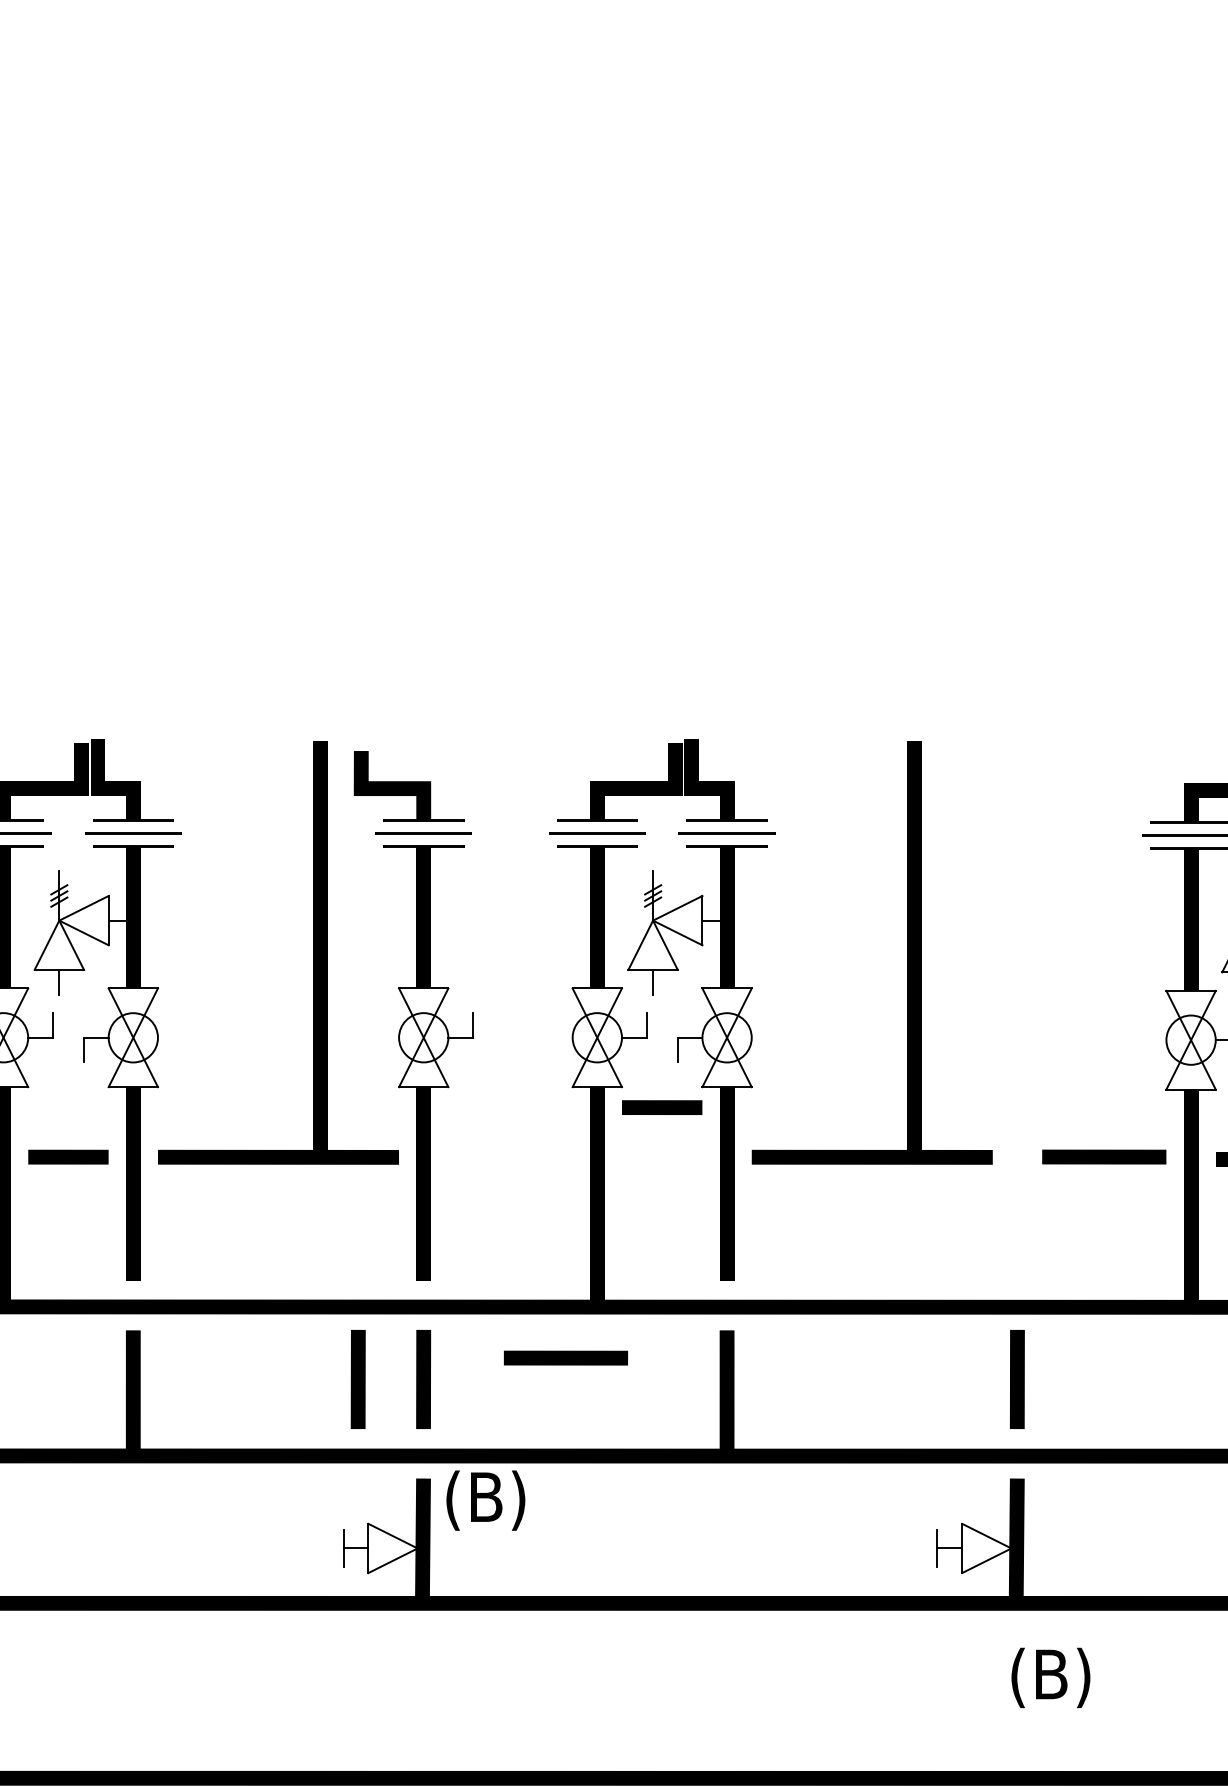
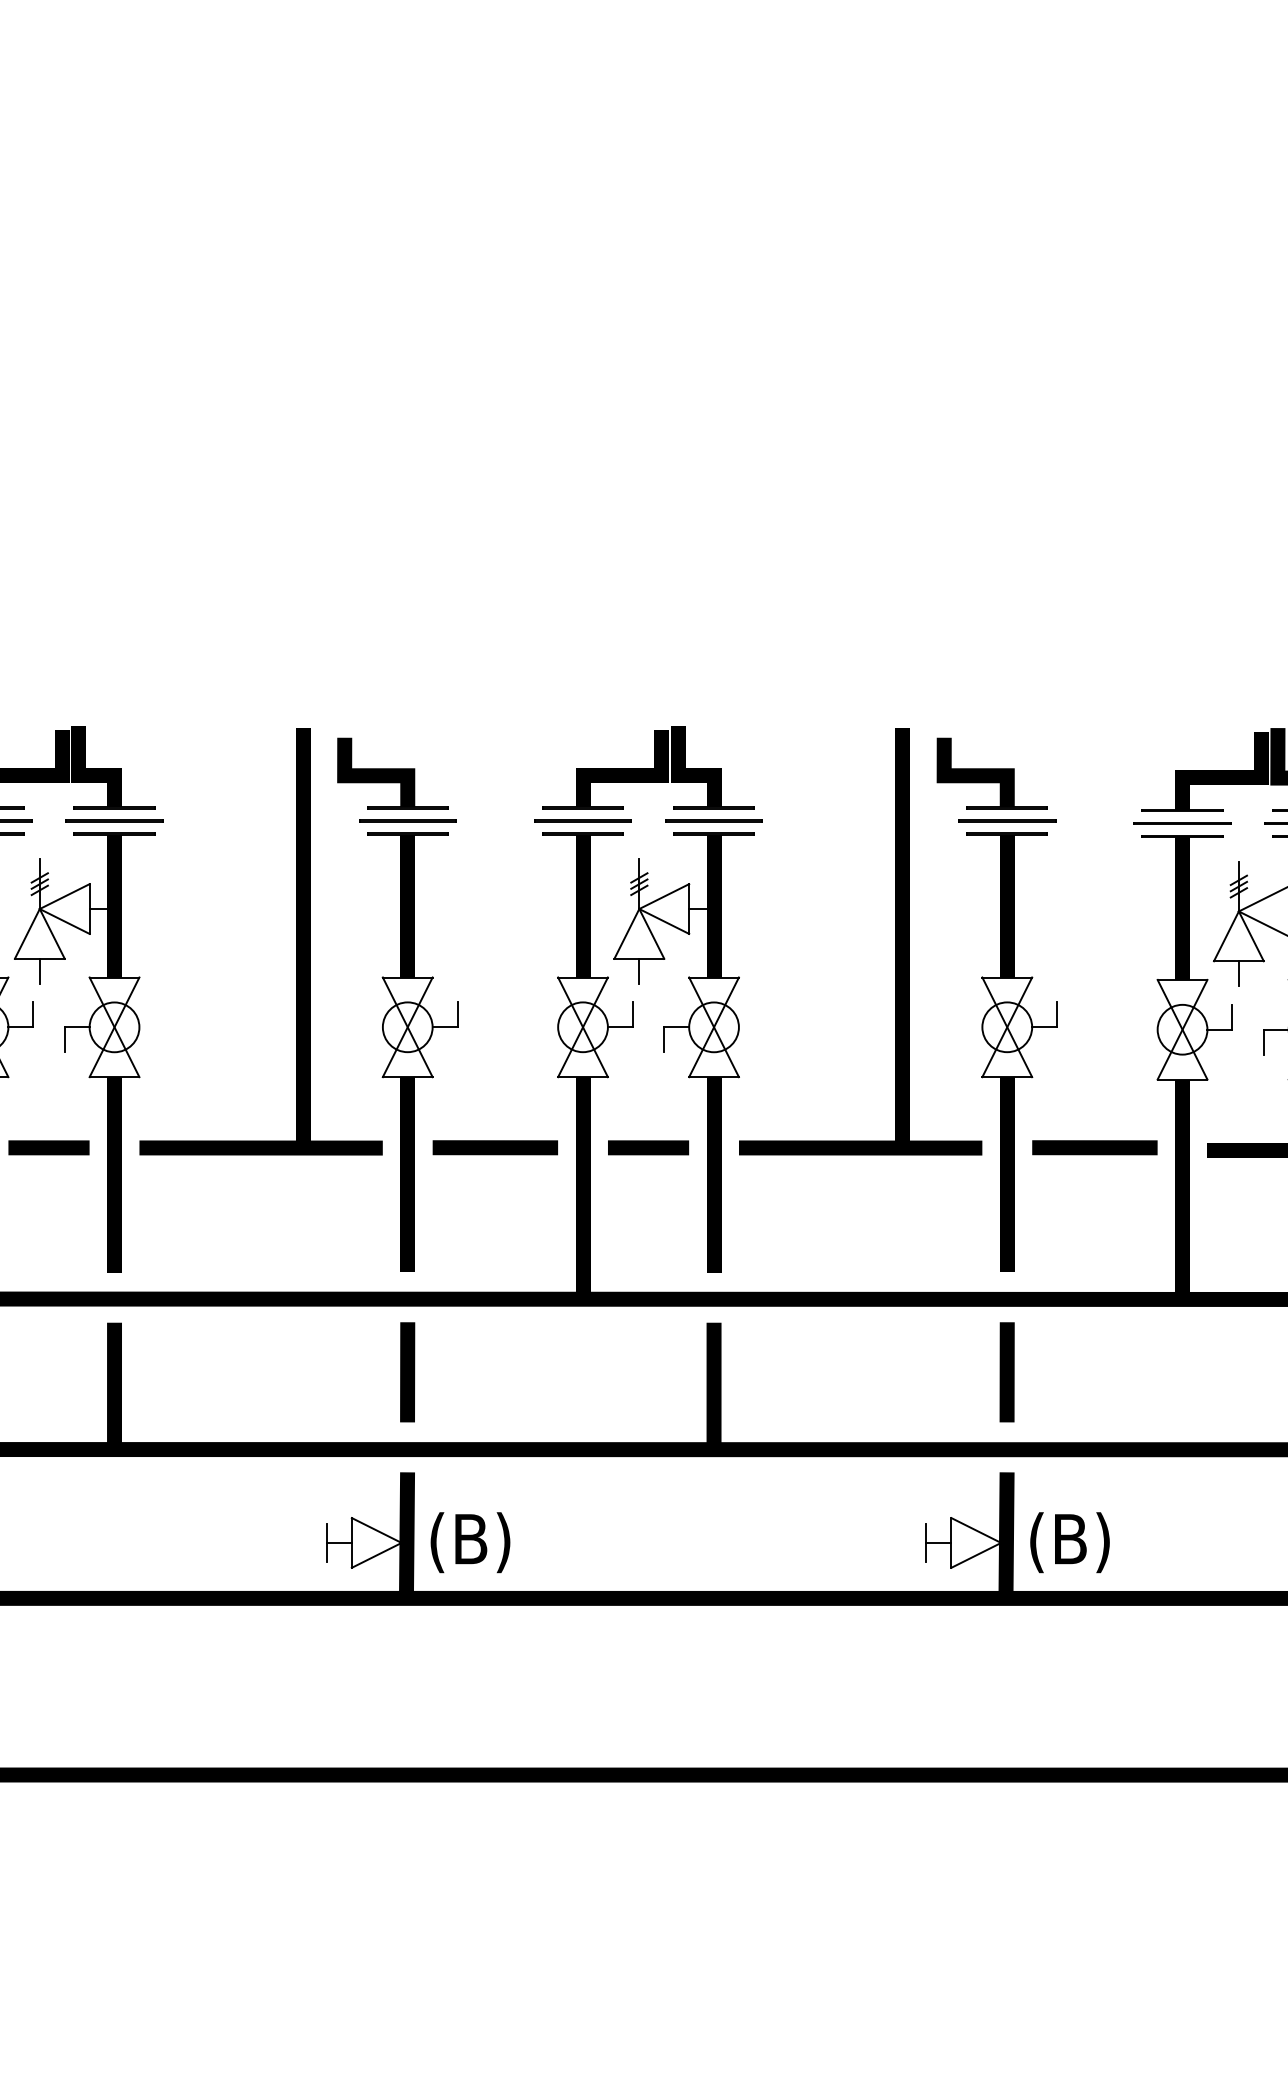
part: (1006, 1015) -> (996, 1004), added
line: (662, 1107) -> (648, 1147), moved
line: (565, 1357) -> (494, 1147), moved
line: (358, 1379) -> (341, 1372), removed
text: (485, 1500) -> (470, 1542), moved
text: (1050, 1677) -> (1069, 1542), moved

